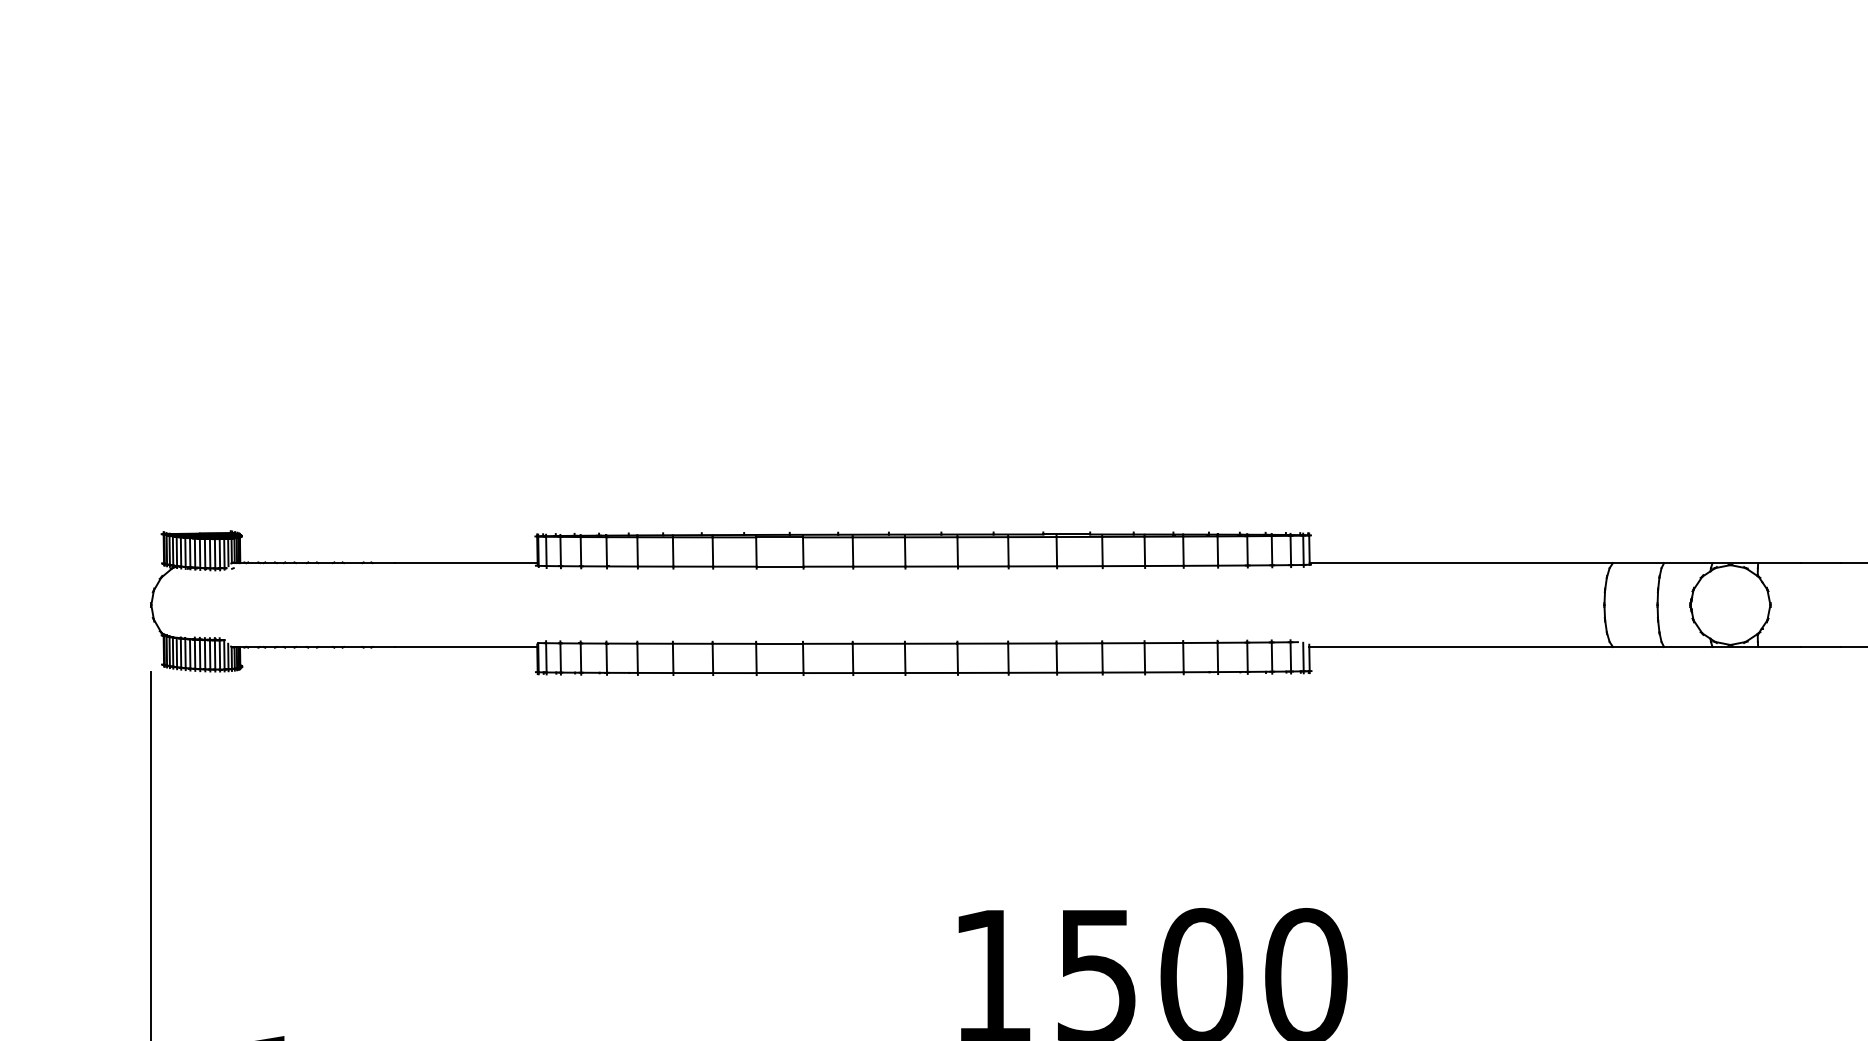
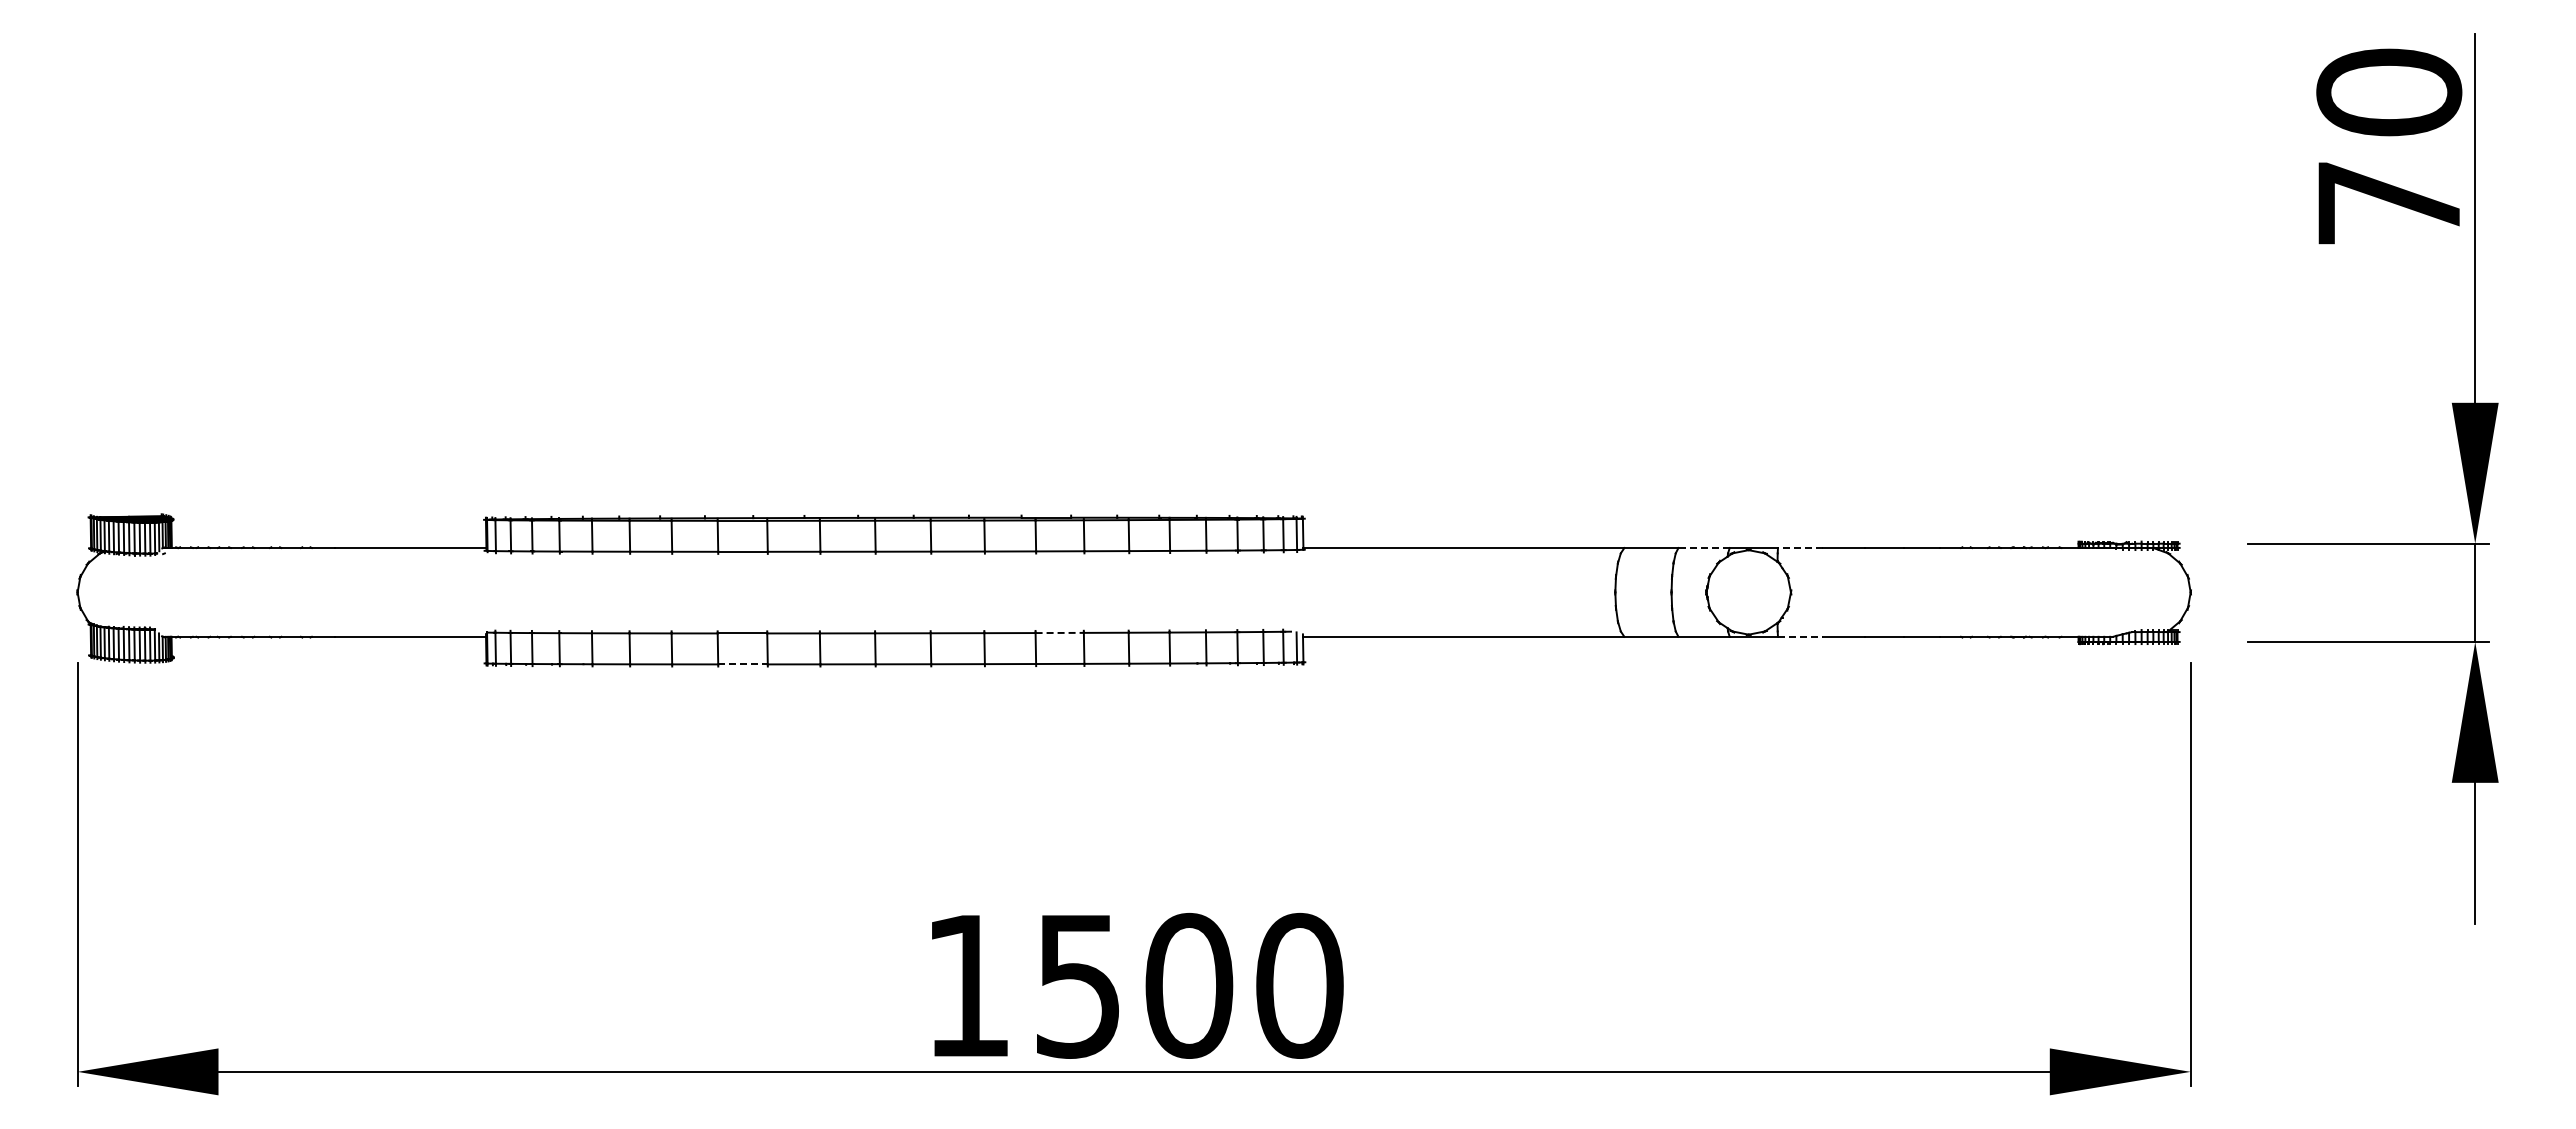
line: (1688, 563) -> (1704, 548), solid -> dashed
line: (1779, 563) -> (1800, 548), solid -> dashed
line: (1080, 642) -> (1060, 632), solid -> dashed
line: (1779, 646) -> (1800, 636), solid -> dashed
line: (780, 673) -> (743, 664), solid -> dashed

